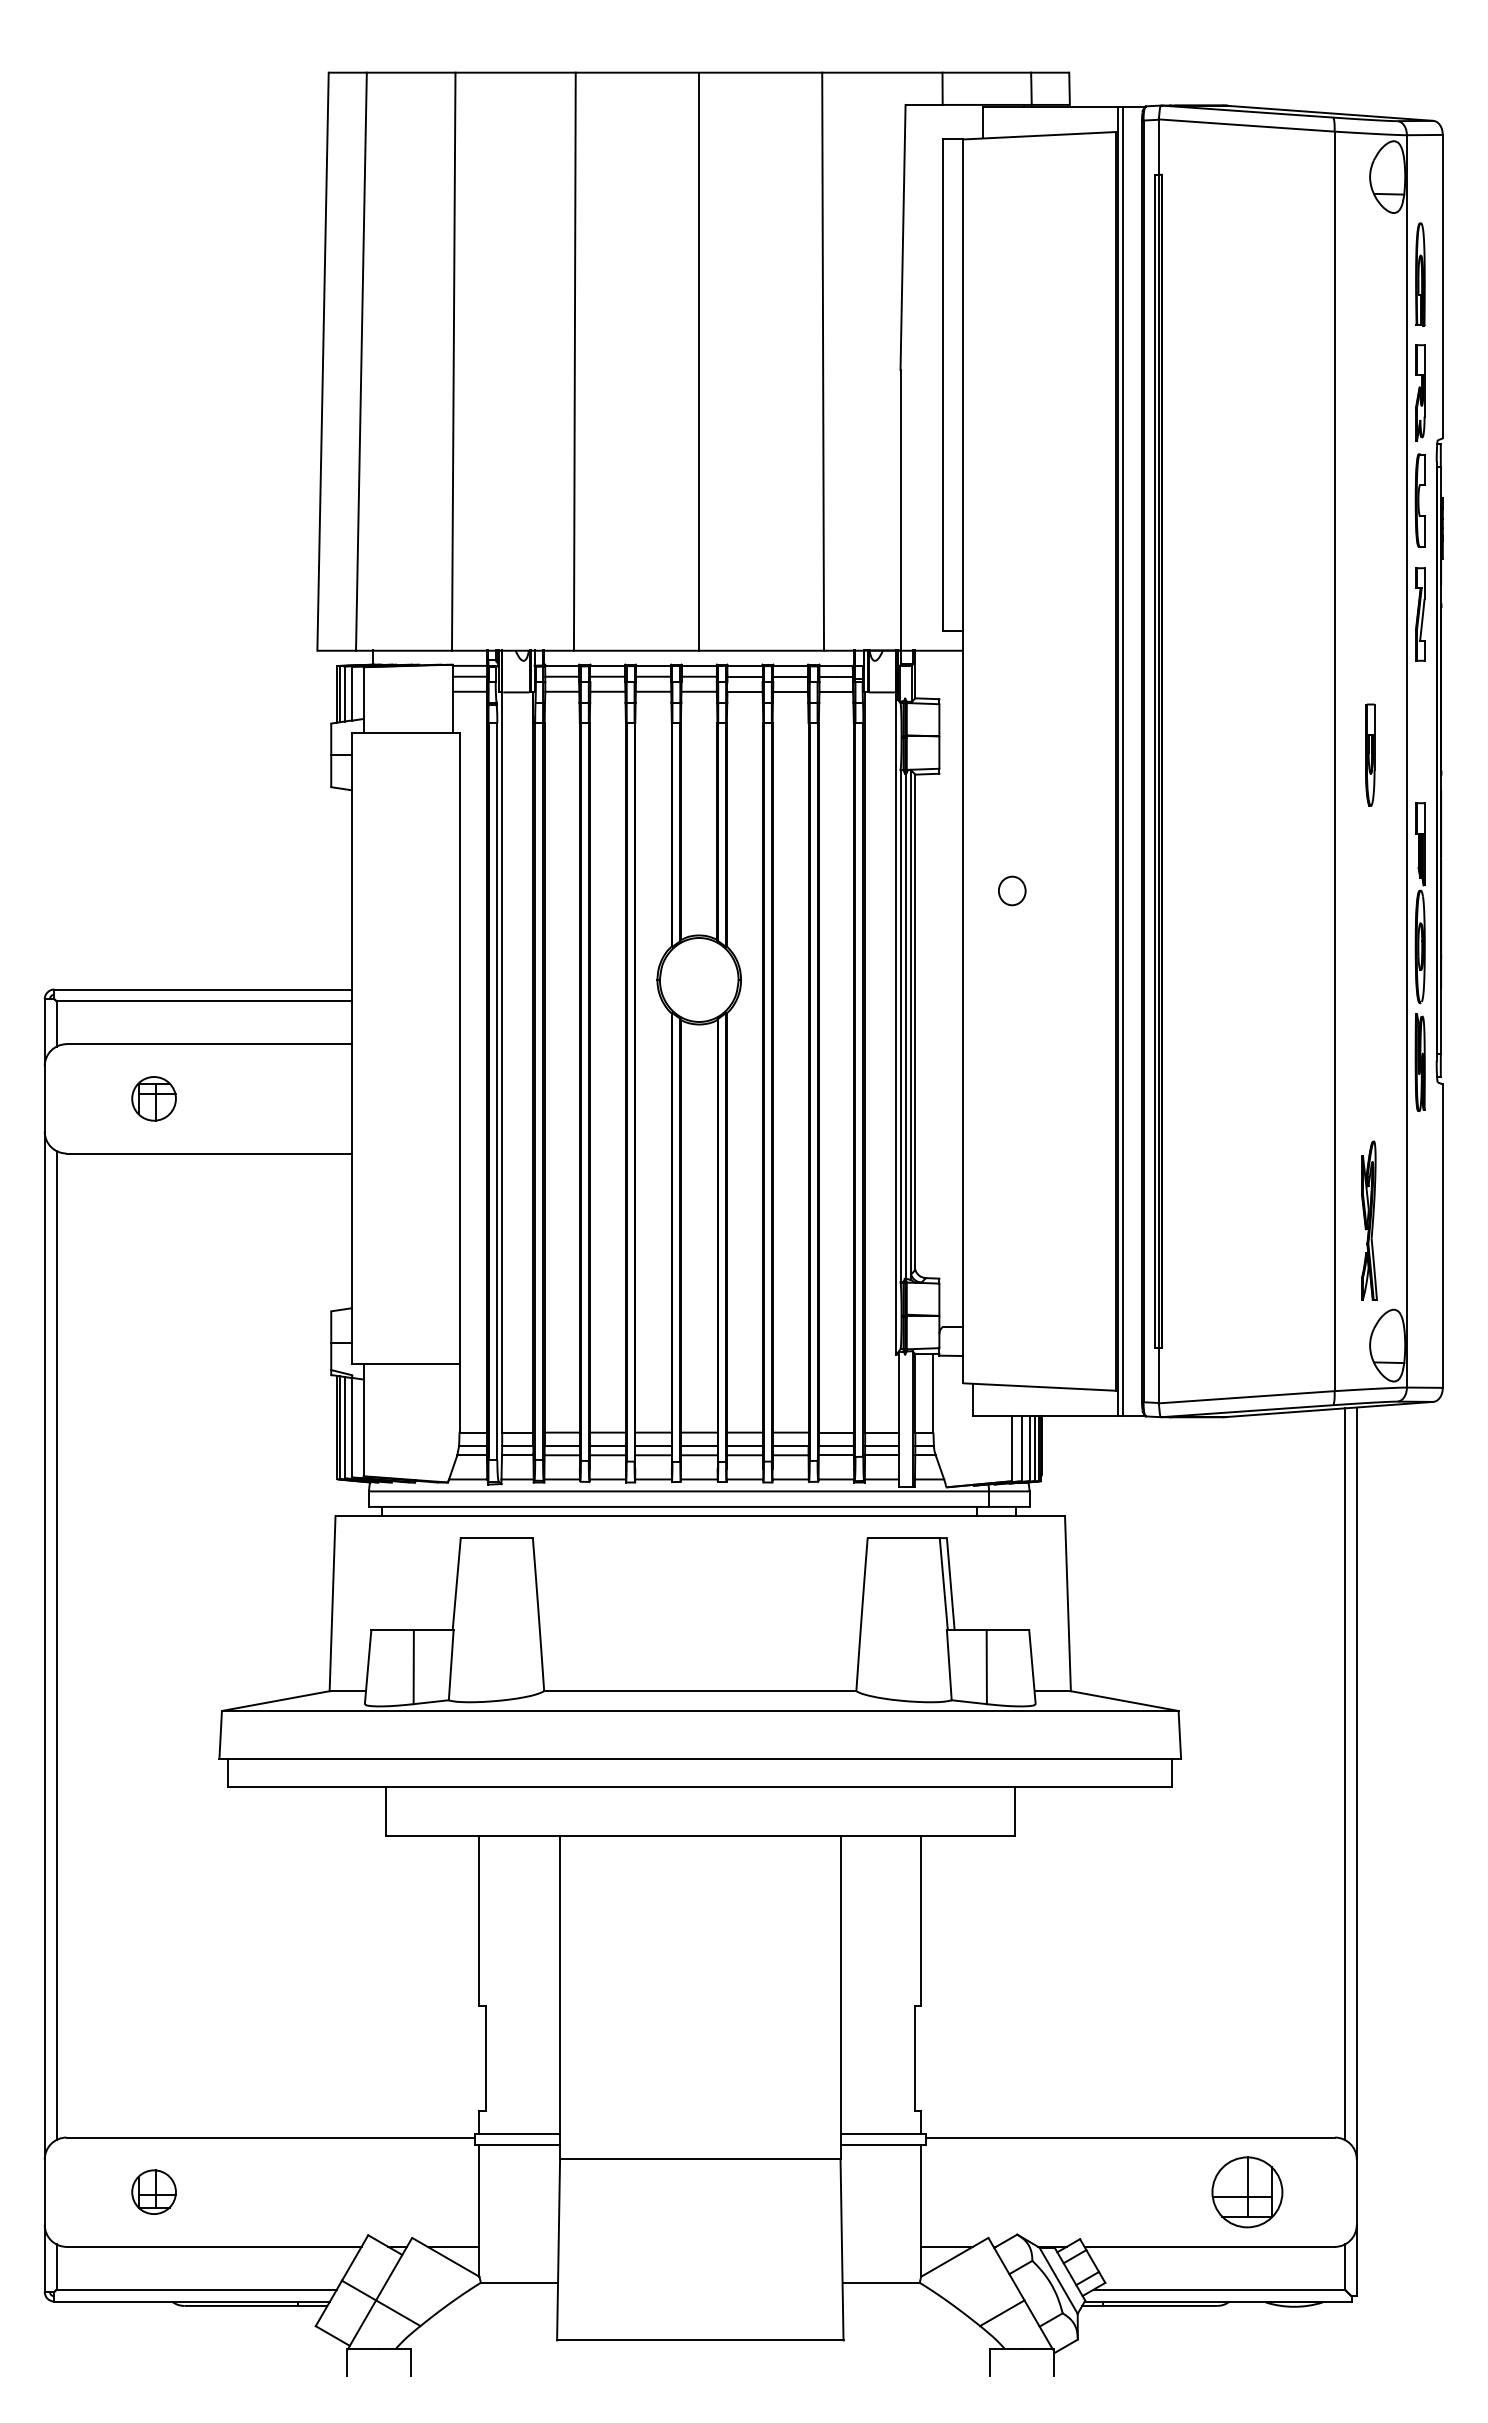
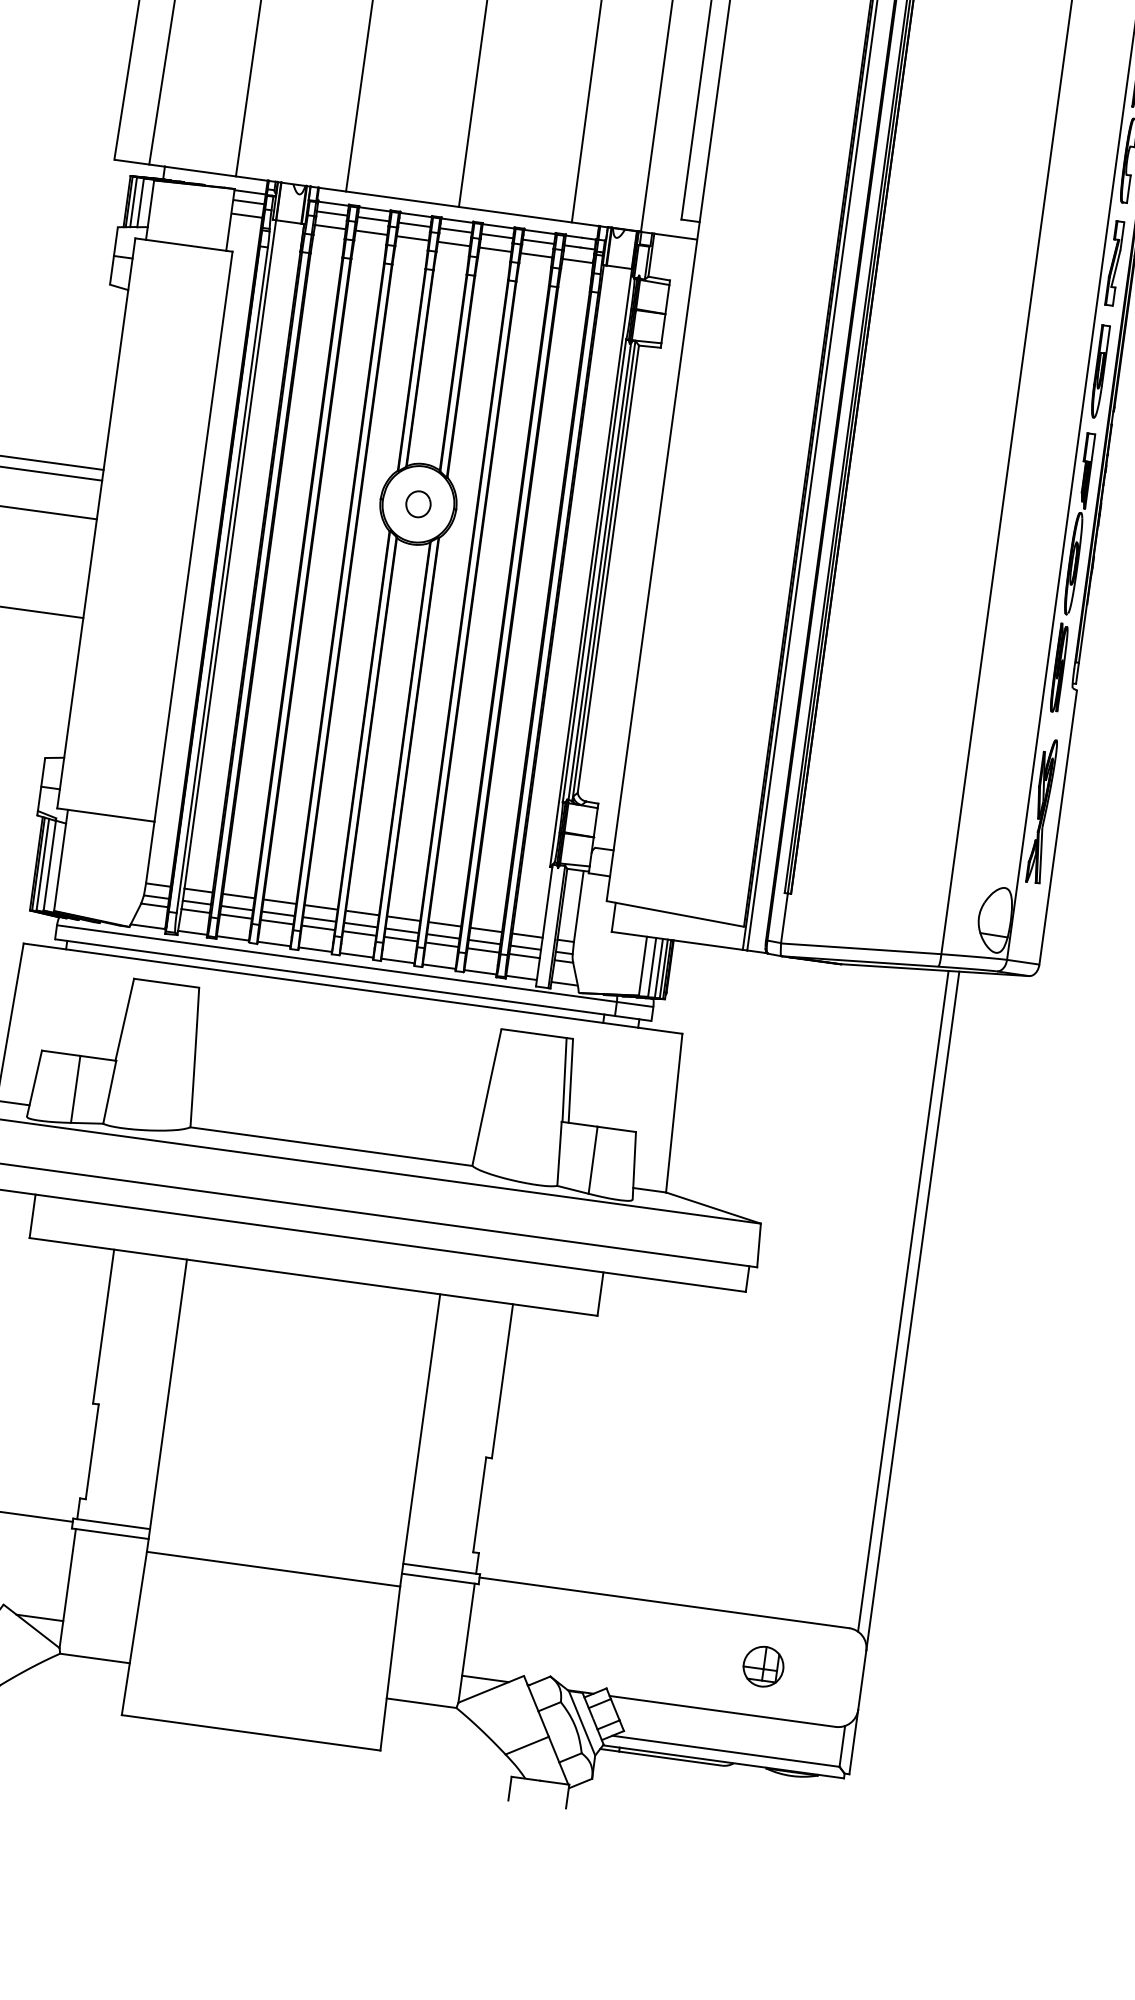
part: (1370, 754) -> (1100, 370), moved
part: (1012, 890) -> (418, 503), moved
part: (1369, 1220) -> (1042, 811), moved
part: (1247, 2191) -> (763, 1666), size x0.62

